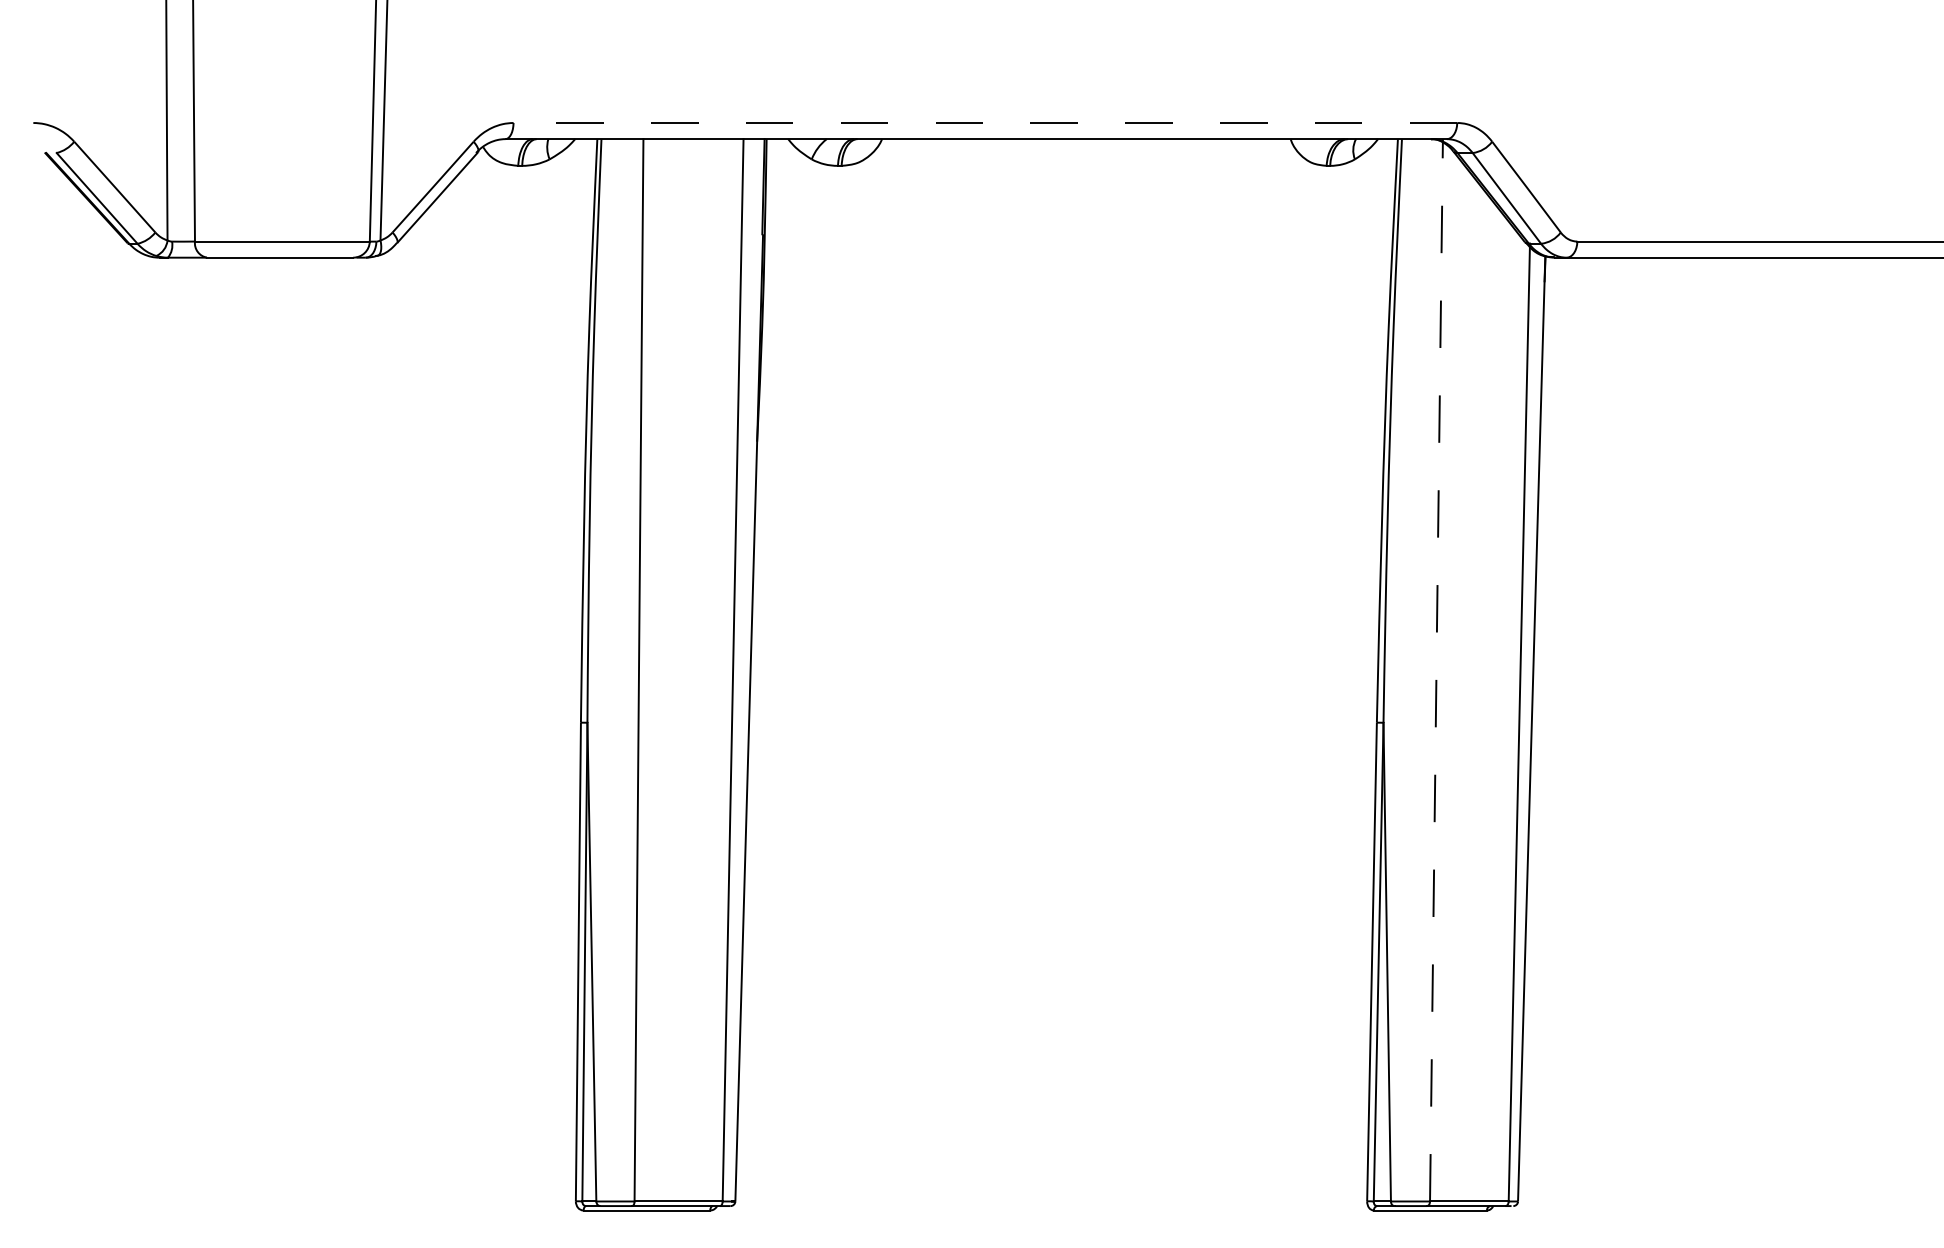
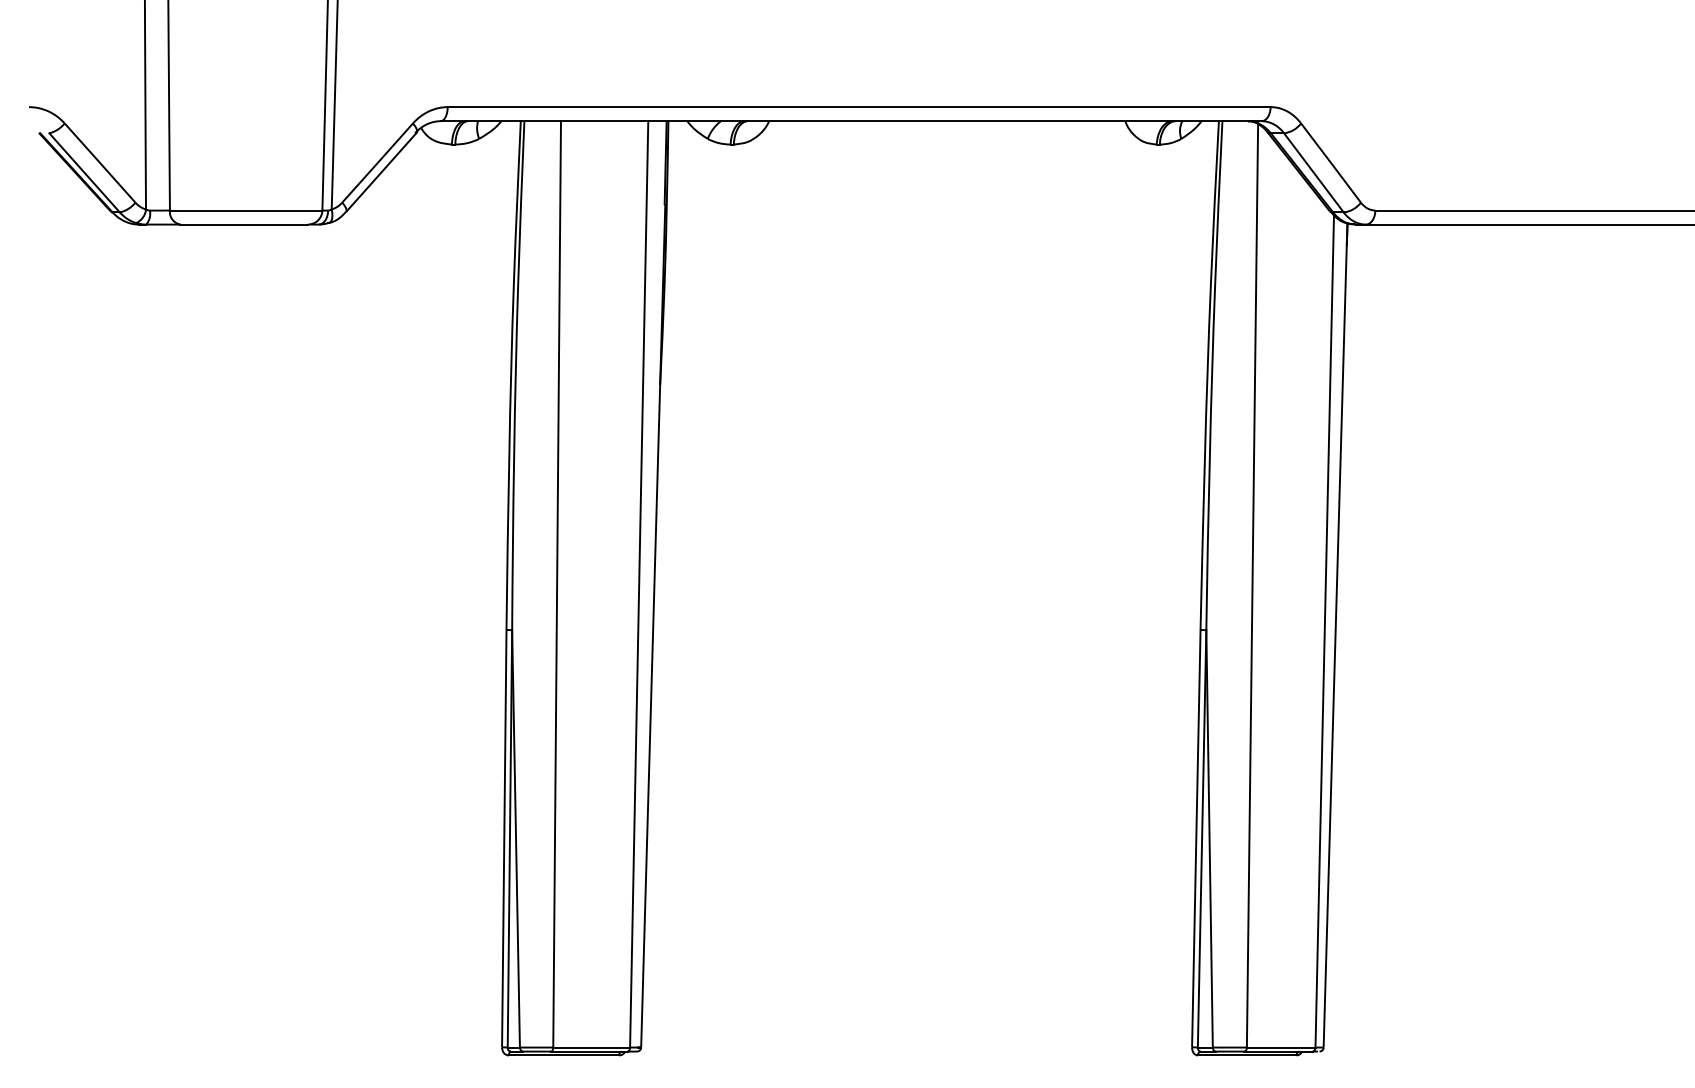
line: (984, 123) -> (858, 107), dashed -> solid
line: (1436, 669) -> (1252, 583), dashed -> solid

